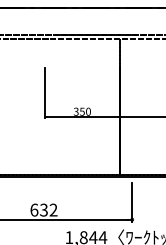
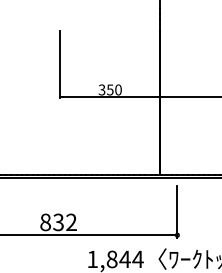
text: (34, 209) -> (45, 221), 632 -> 832

